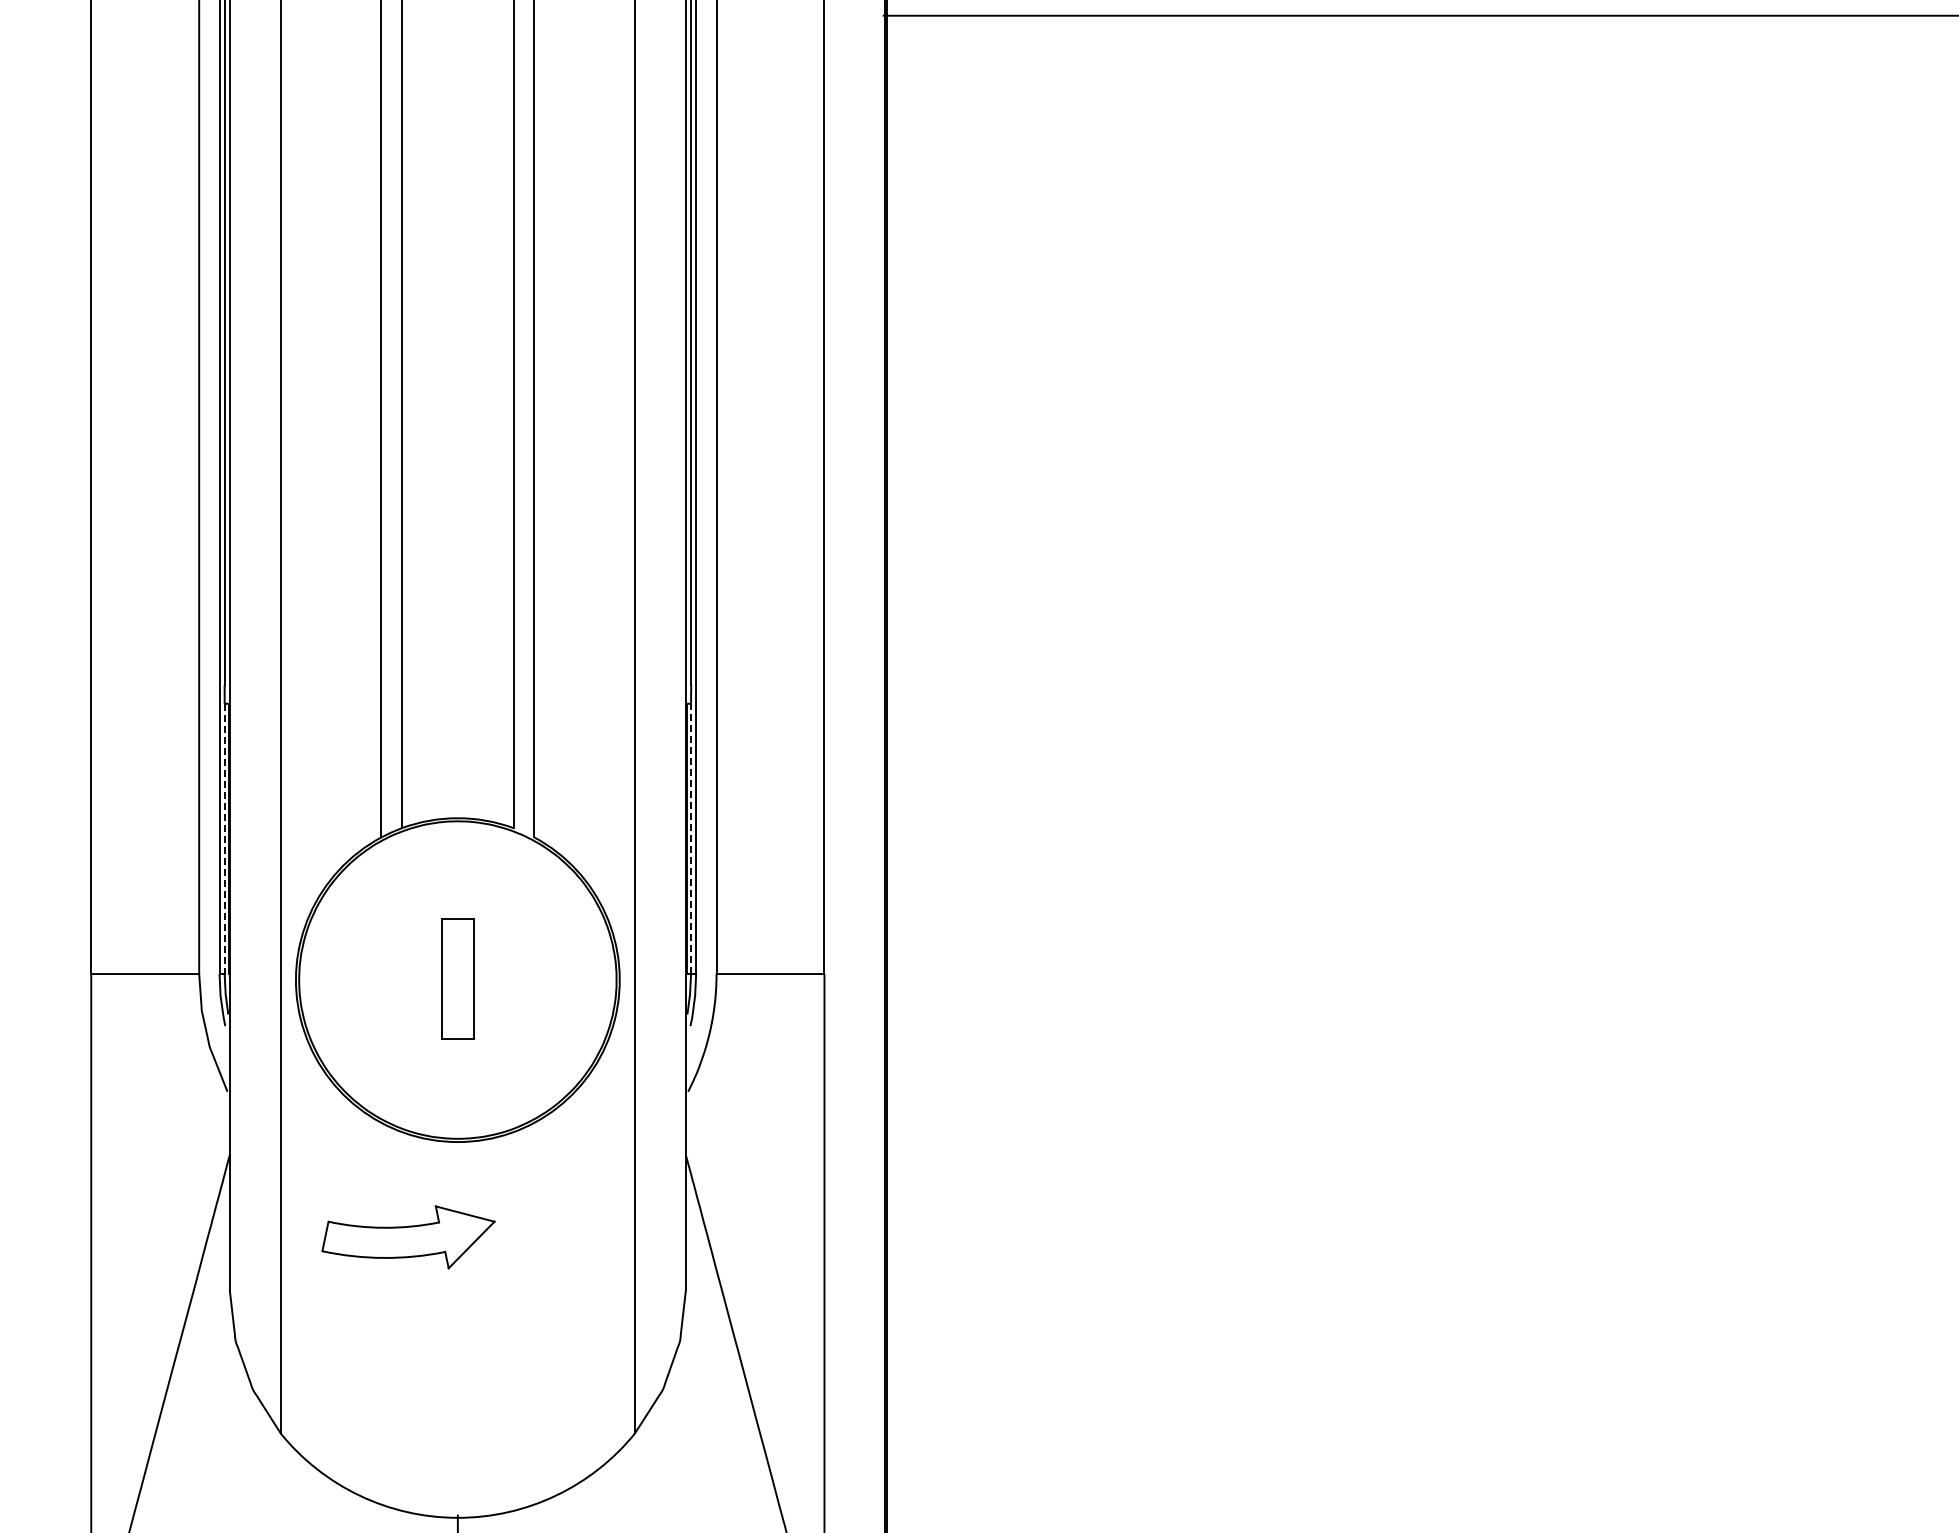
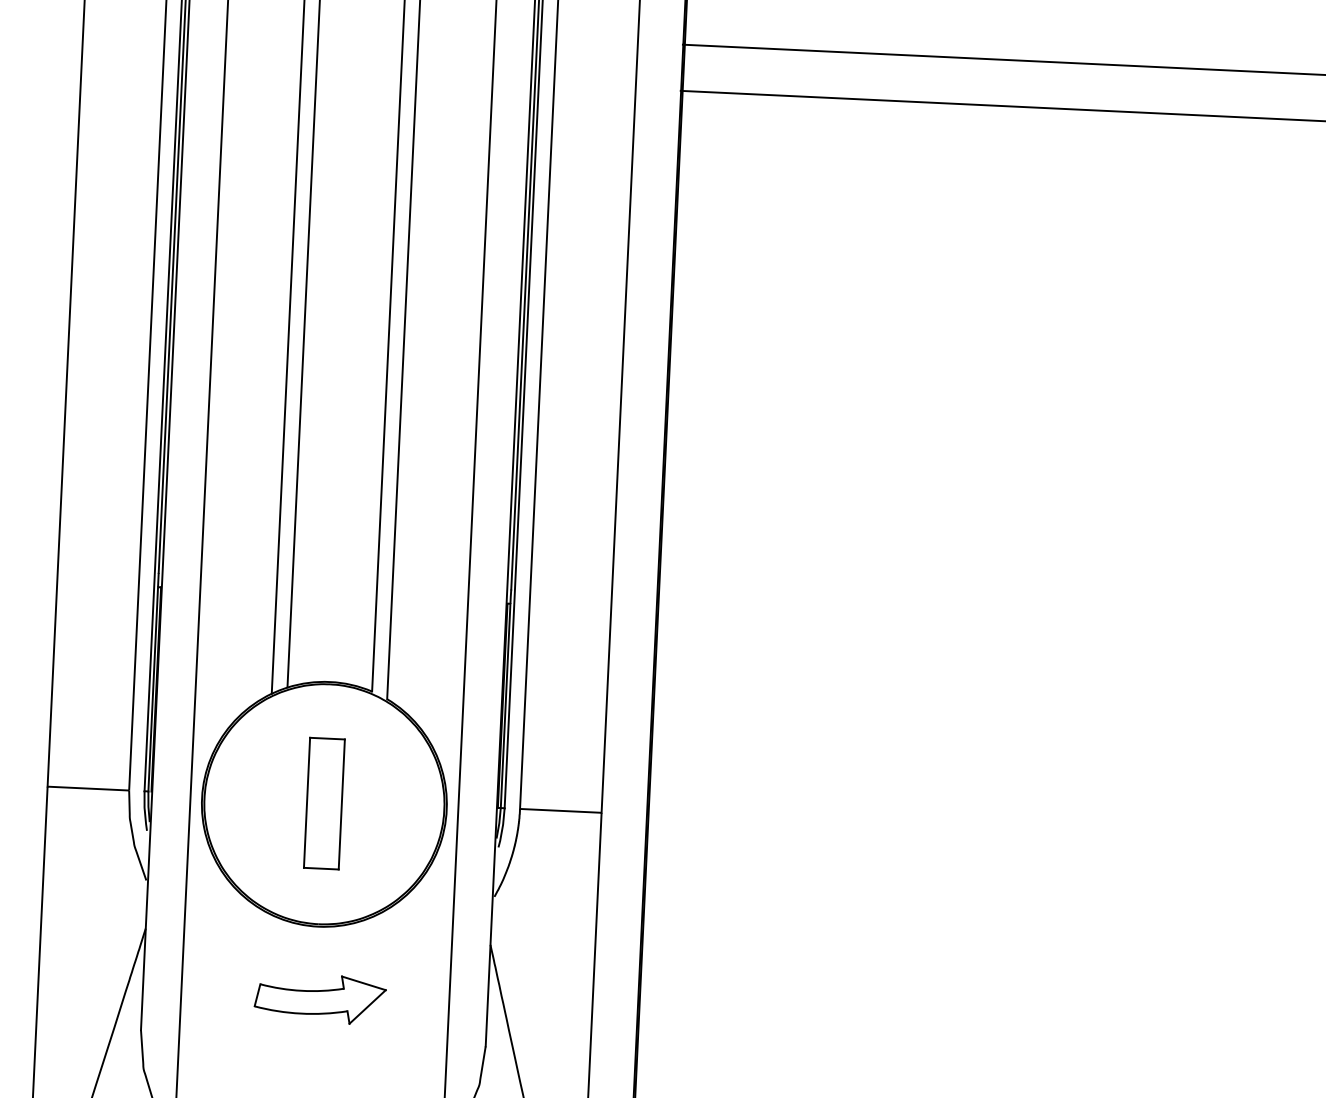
line: (691, 838) -> (505, 705), dashed -> solid
line: (224, 839) -> (153, 689), dashed -> solid
part: (457, 978) -> (324, 803), size x1.43
part: (408, 1237) -> (320, 999), moved

